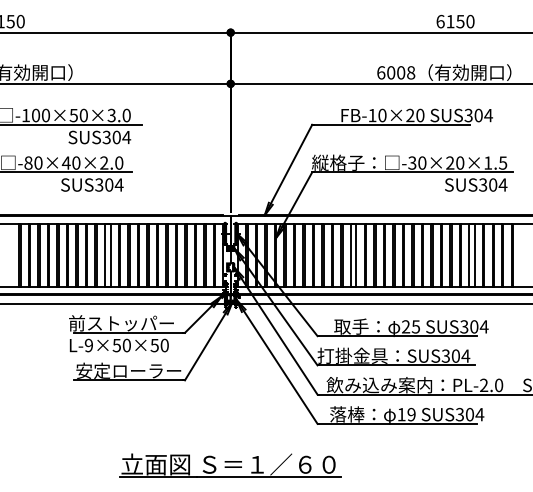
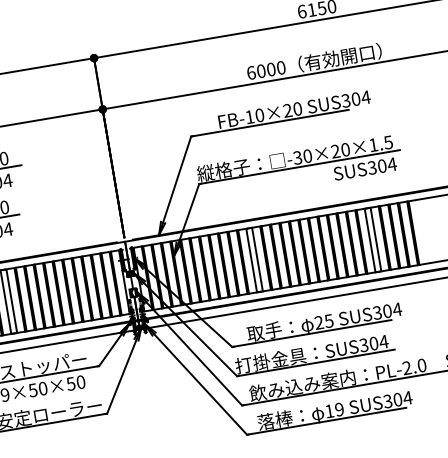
text: (411, 72) -> (281, 67), 6008 -> 6000

